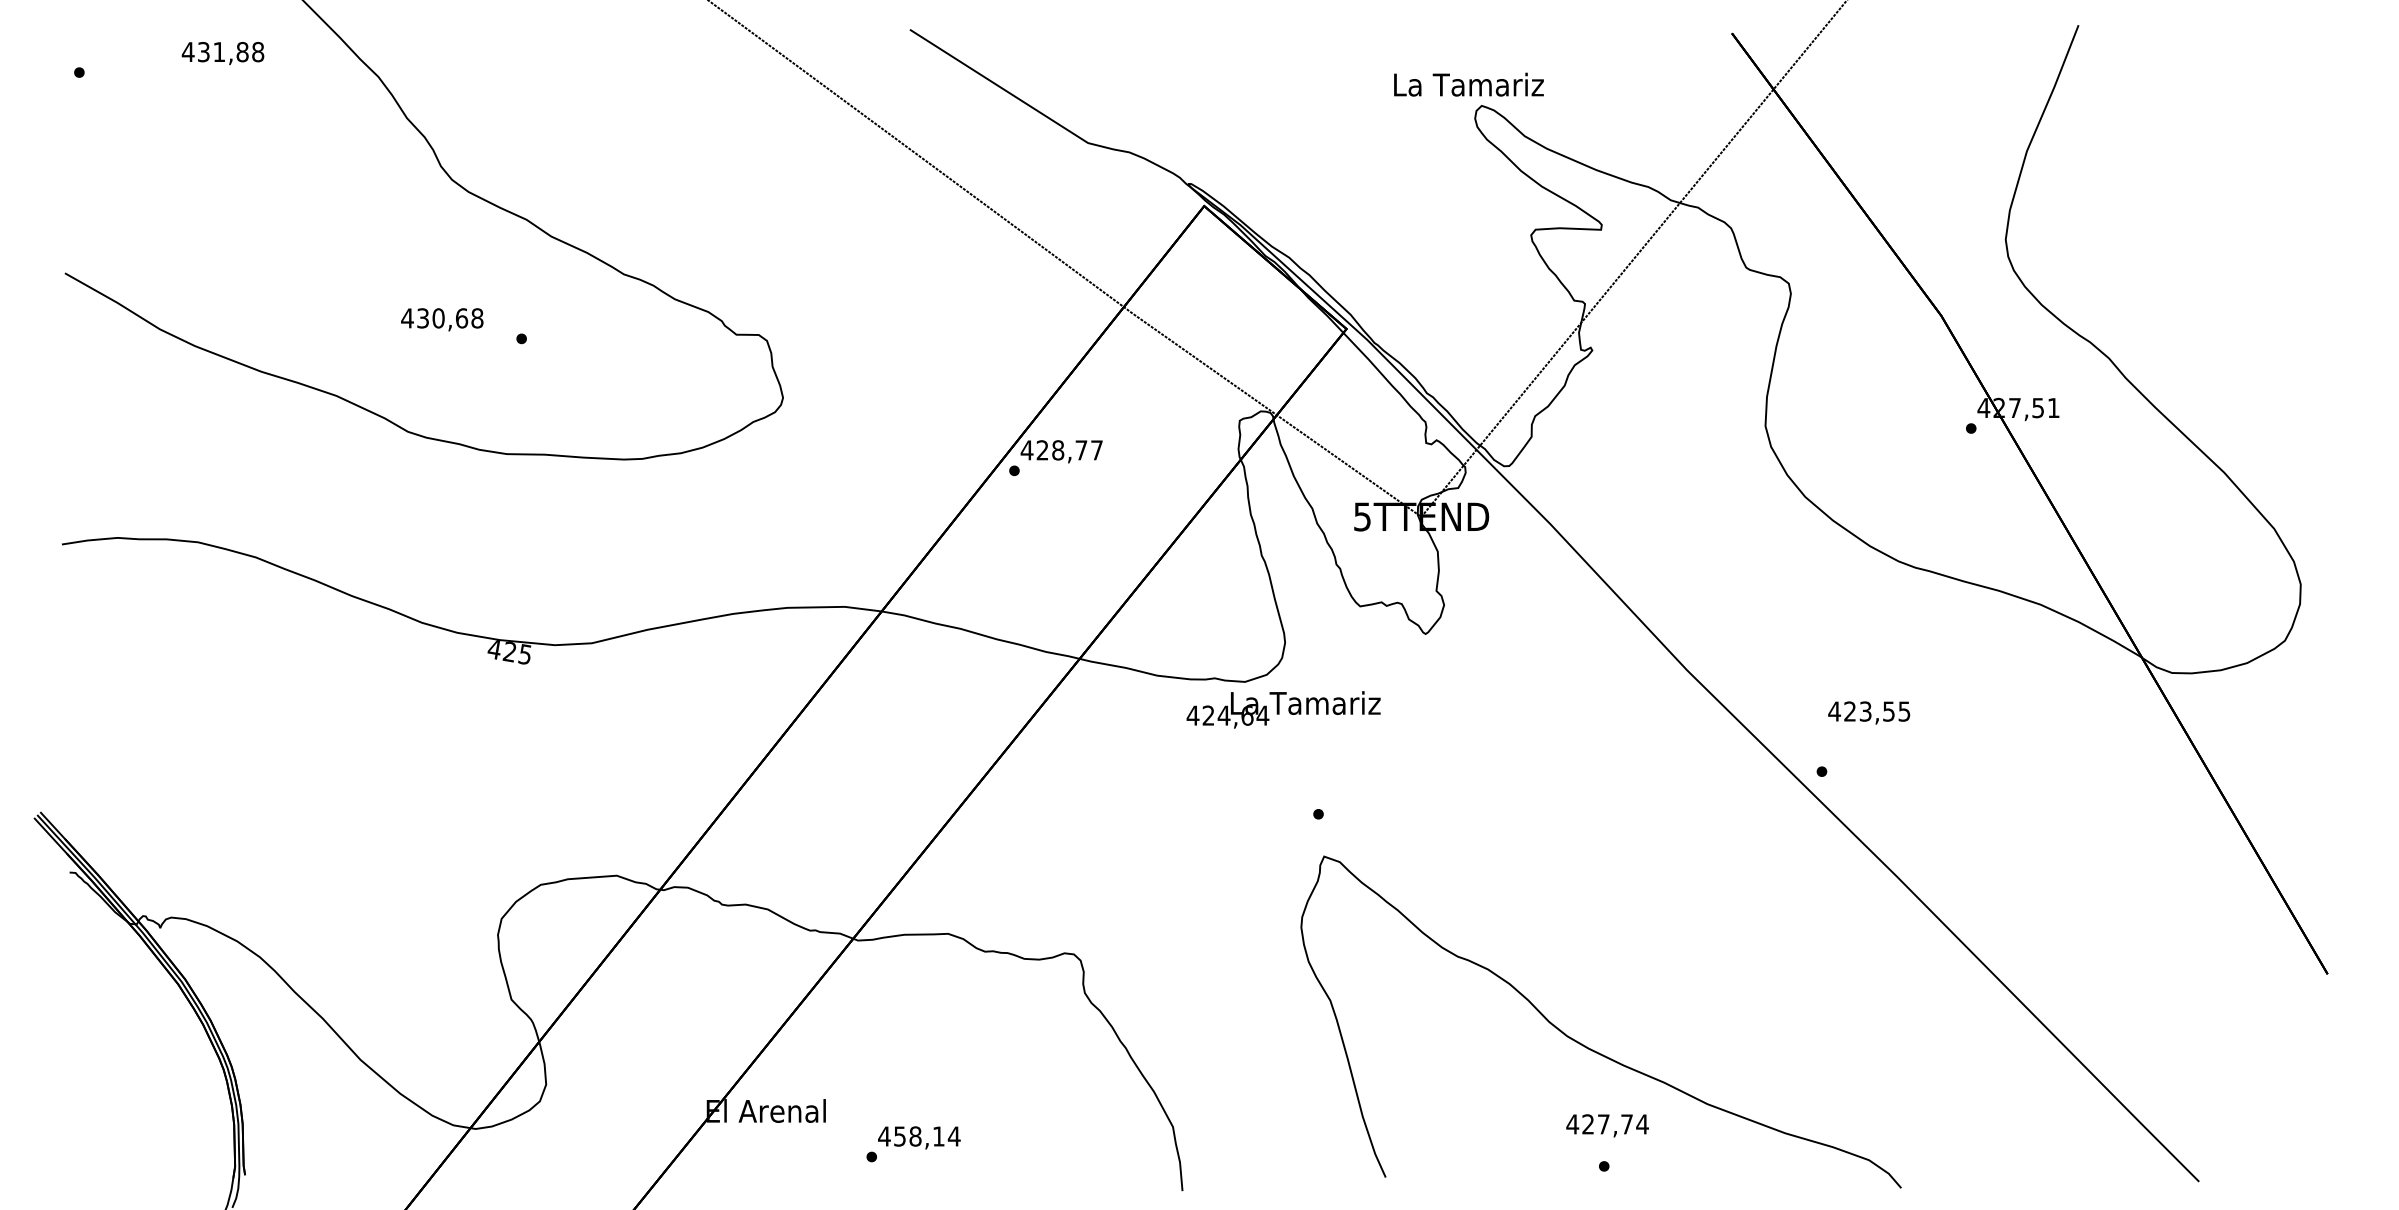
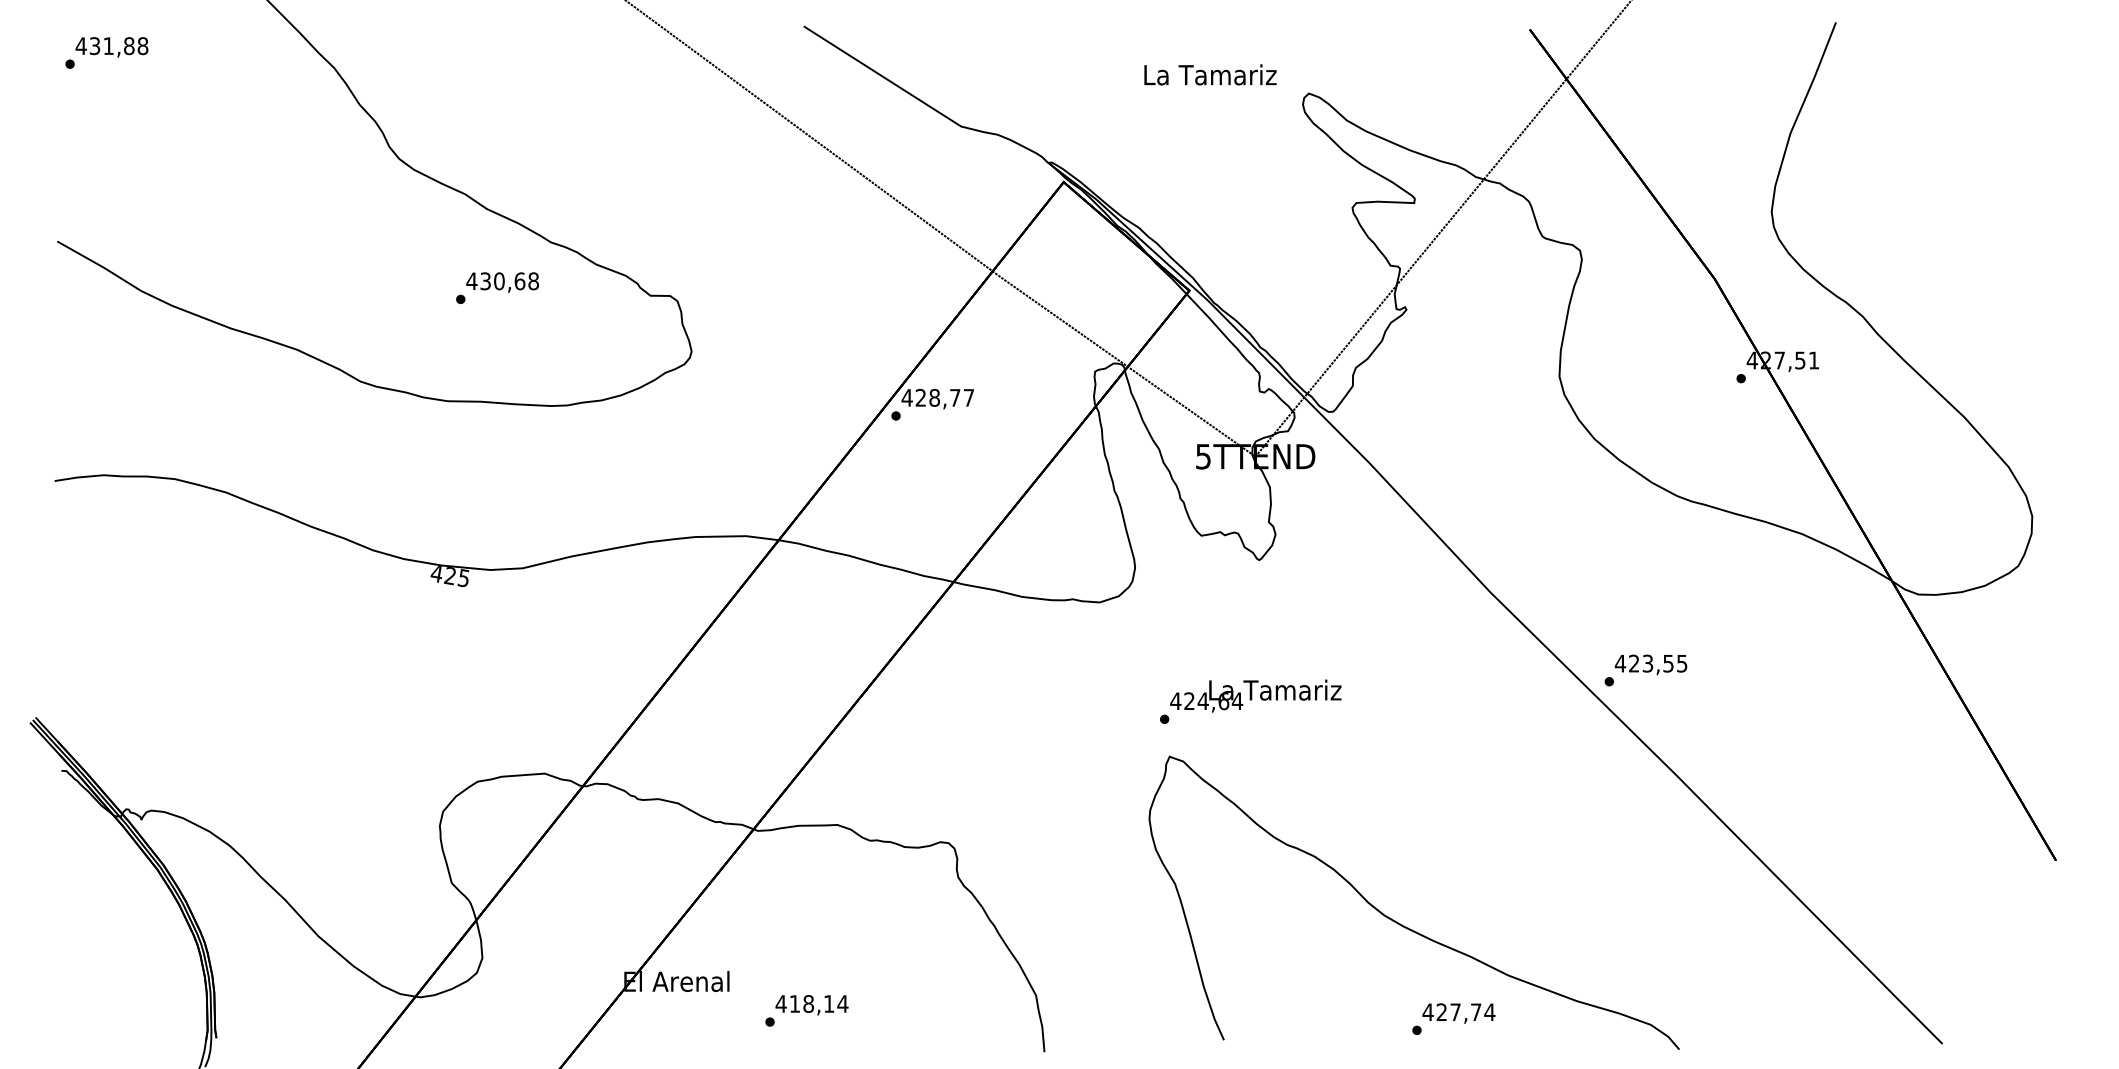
text: (222, 53) -> (111, 47), moved
text: (1468, 84) -> (1210, 74), moved
text: (442, 319) -> (502, 282), moved
text: (1283, 709) -> (1255, 695), moved
text: (1868, 712) -> (1650, 664), moved
text: (1607, 1125) -> (1458, 1013), moved
text: (899, 1135) -> (794, 1003), 458,14 -> 418,14

